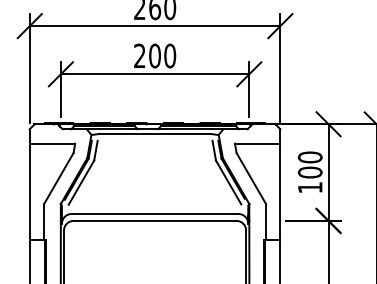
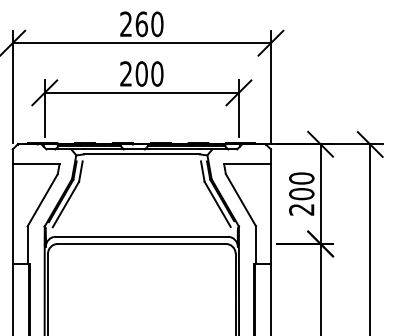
text: (310, 187) -> (301, 209), 100 -> 200

